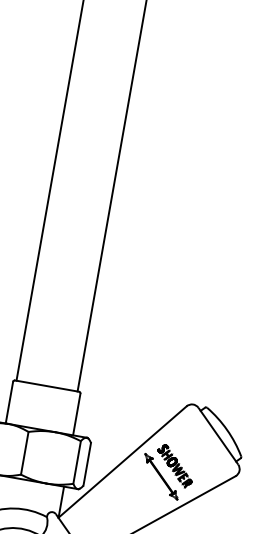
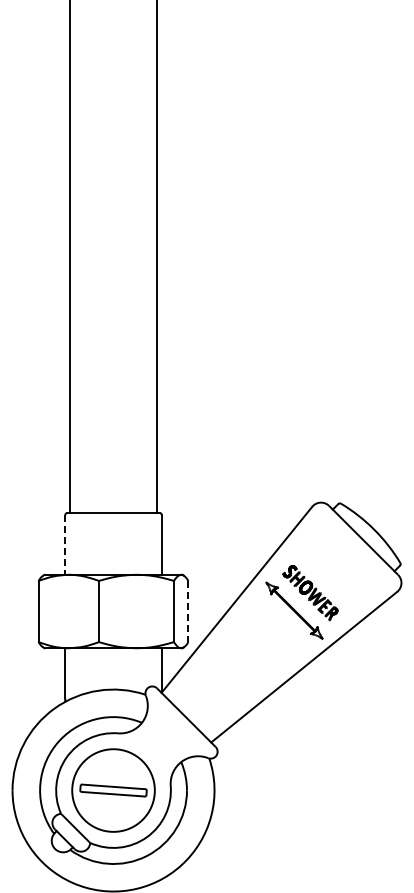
line: (9, 402) -> (65, 544), solid -> dashed
line: (87, 464) -> (188, 611), solid -> dashed

